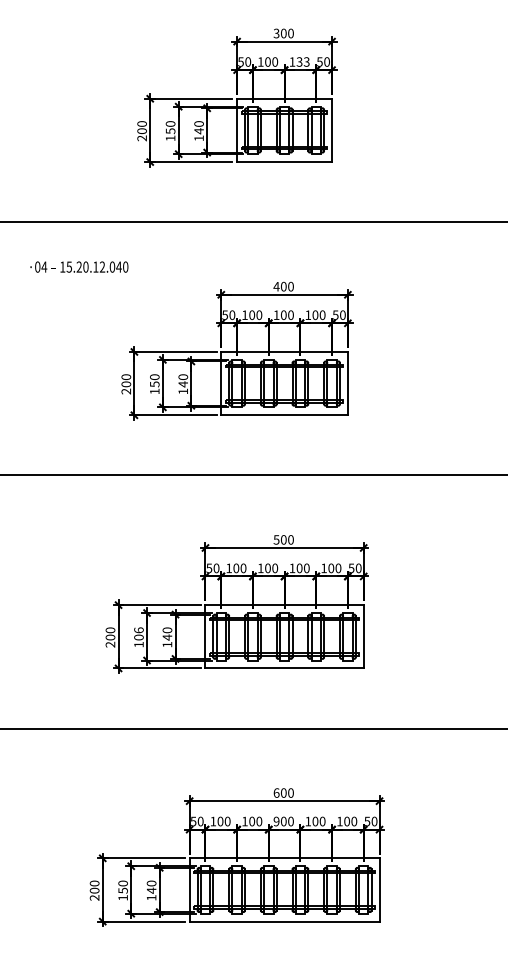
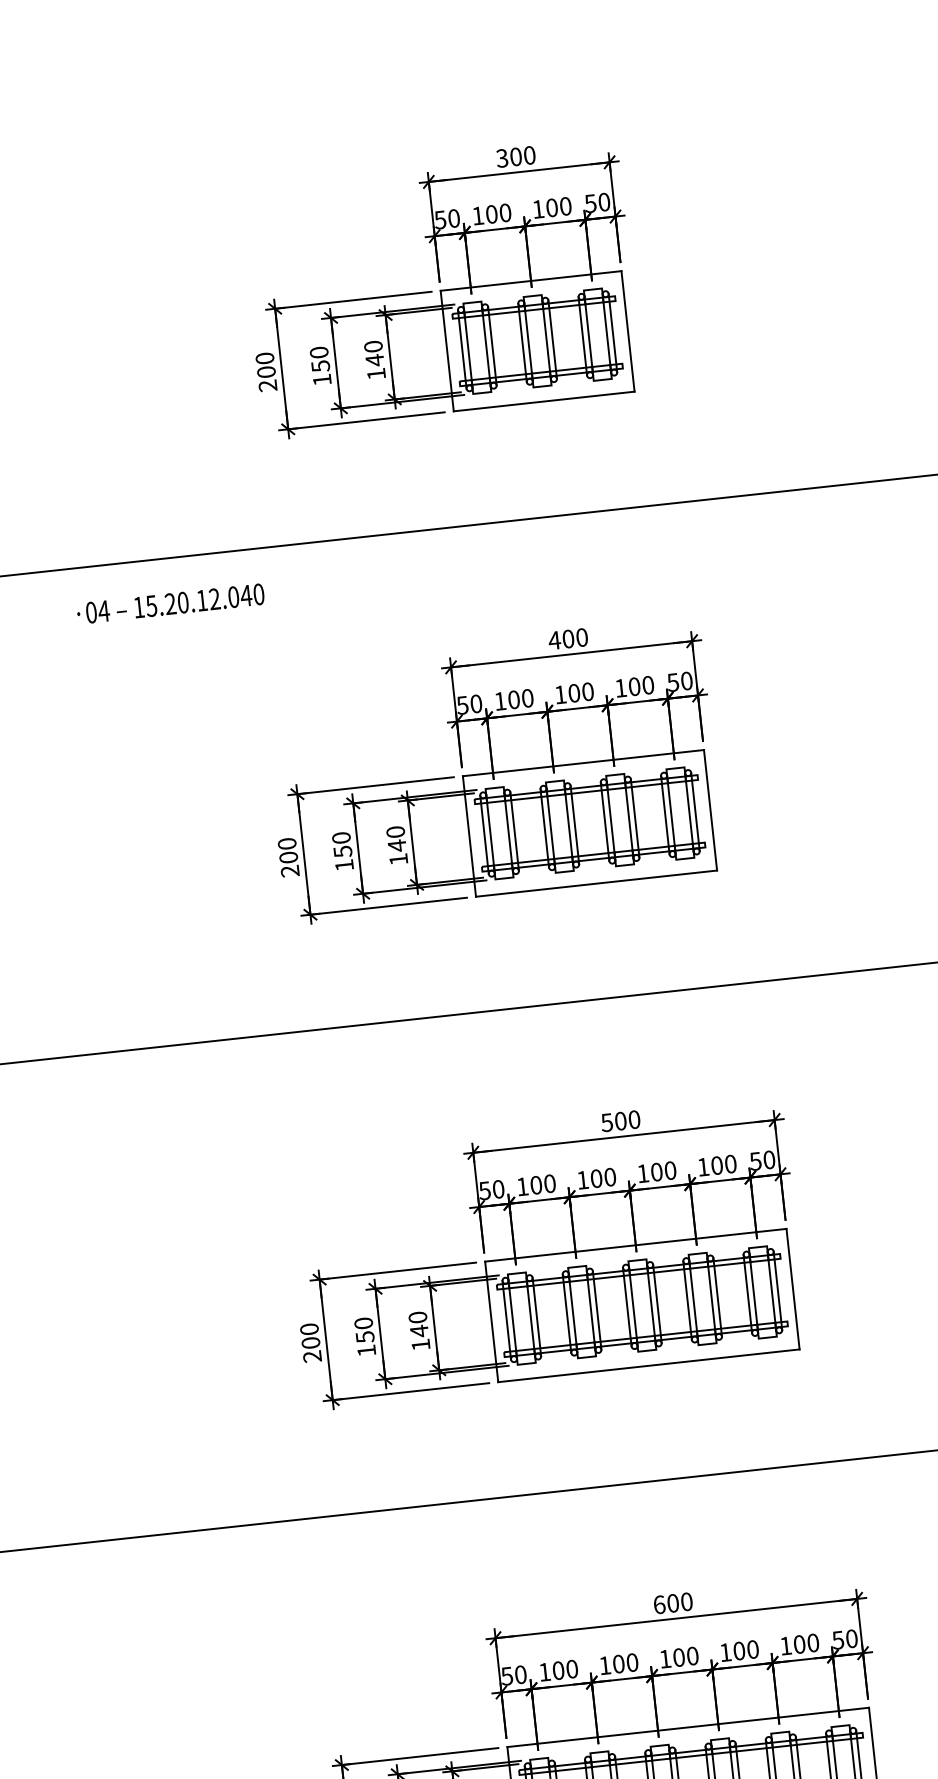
text: (302, 61) -> (557, 206), 133 -> 100
text: (79, 266) -> (170, 602), moved
text: (138, 633) -> (363, 1329), 106 -> 150
text: (276, 821) -> (665, 1658), 900 -> 100

